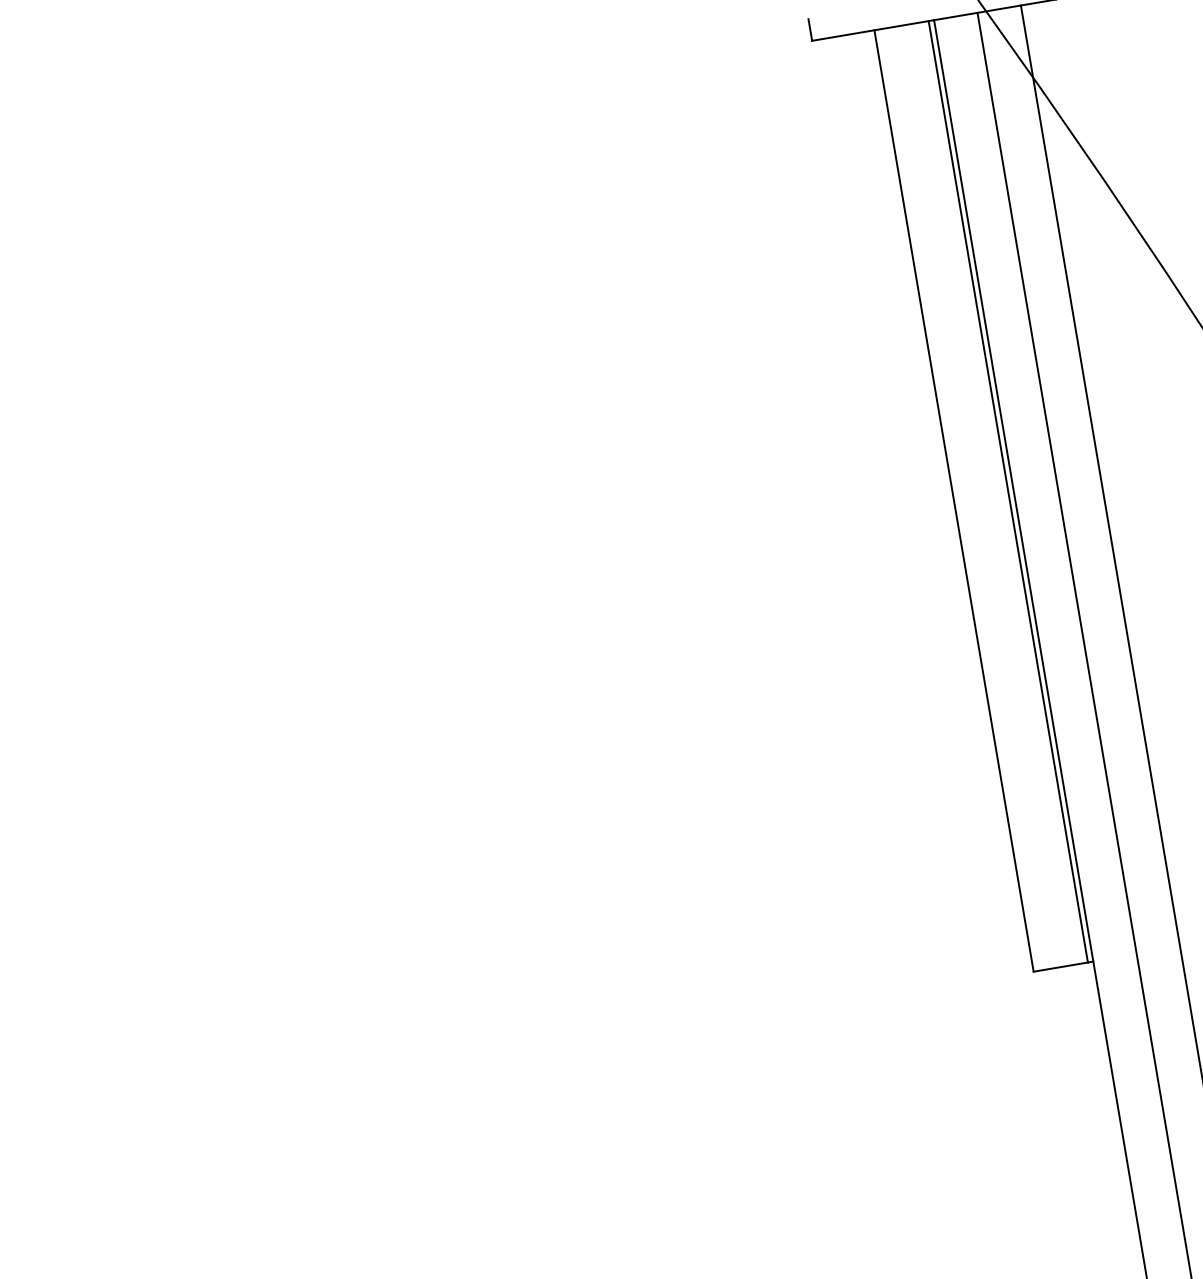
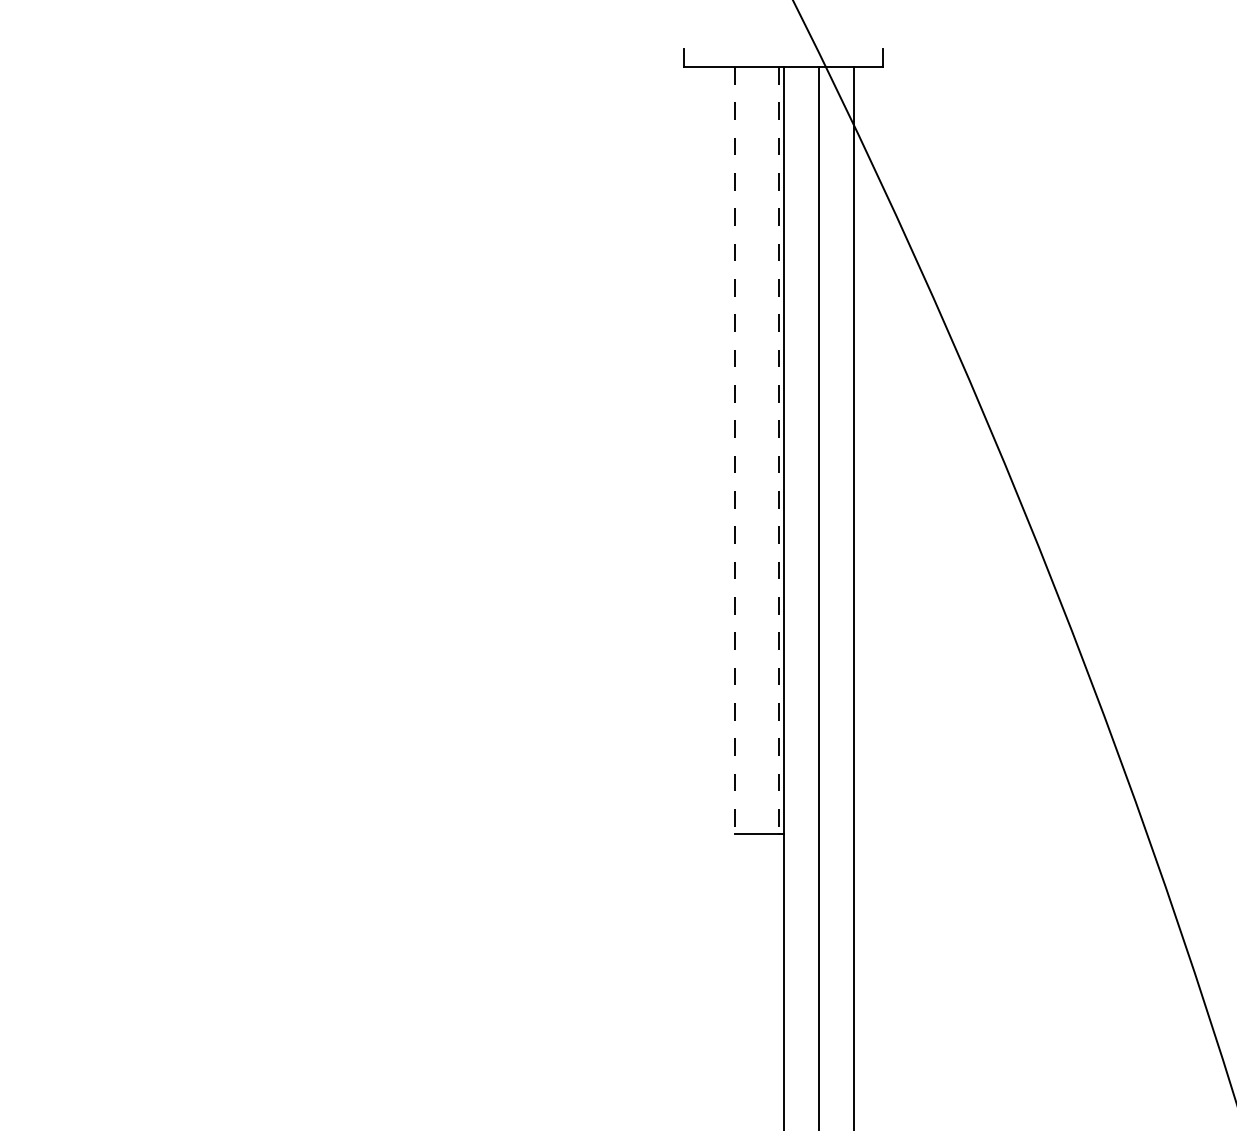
line: (1008, 492) -> (779, 450), solid -> dashed
line: (953, 501) -> (734, 450), solid -> dashed

